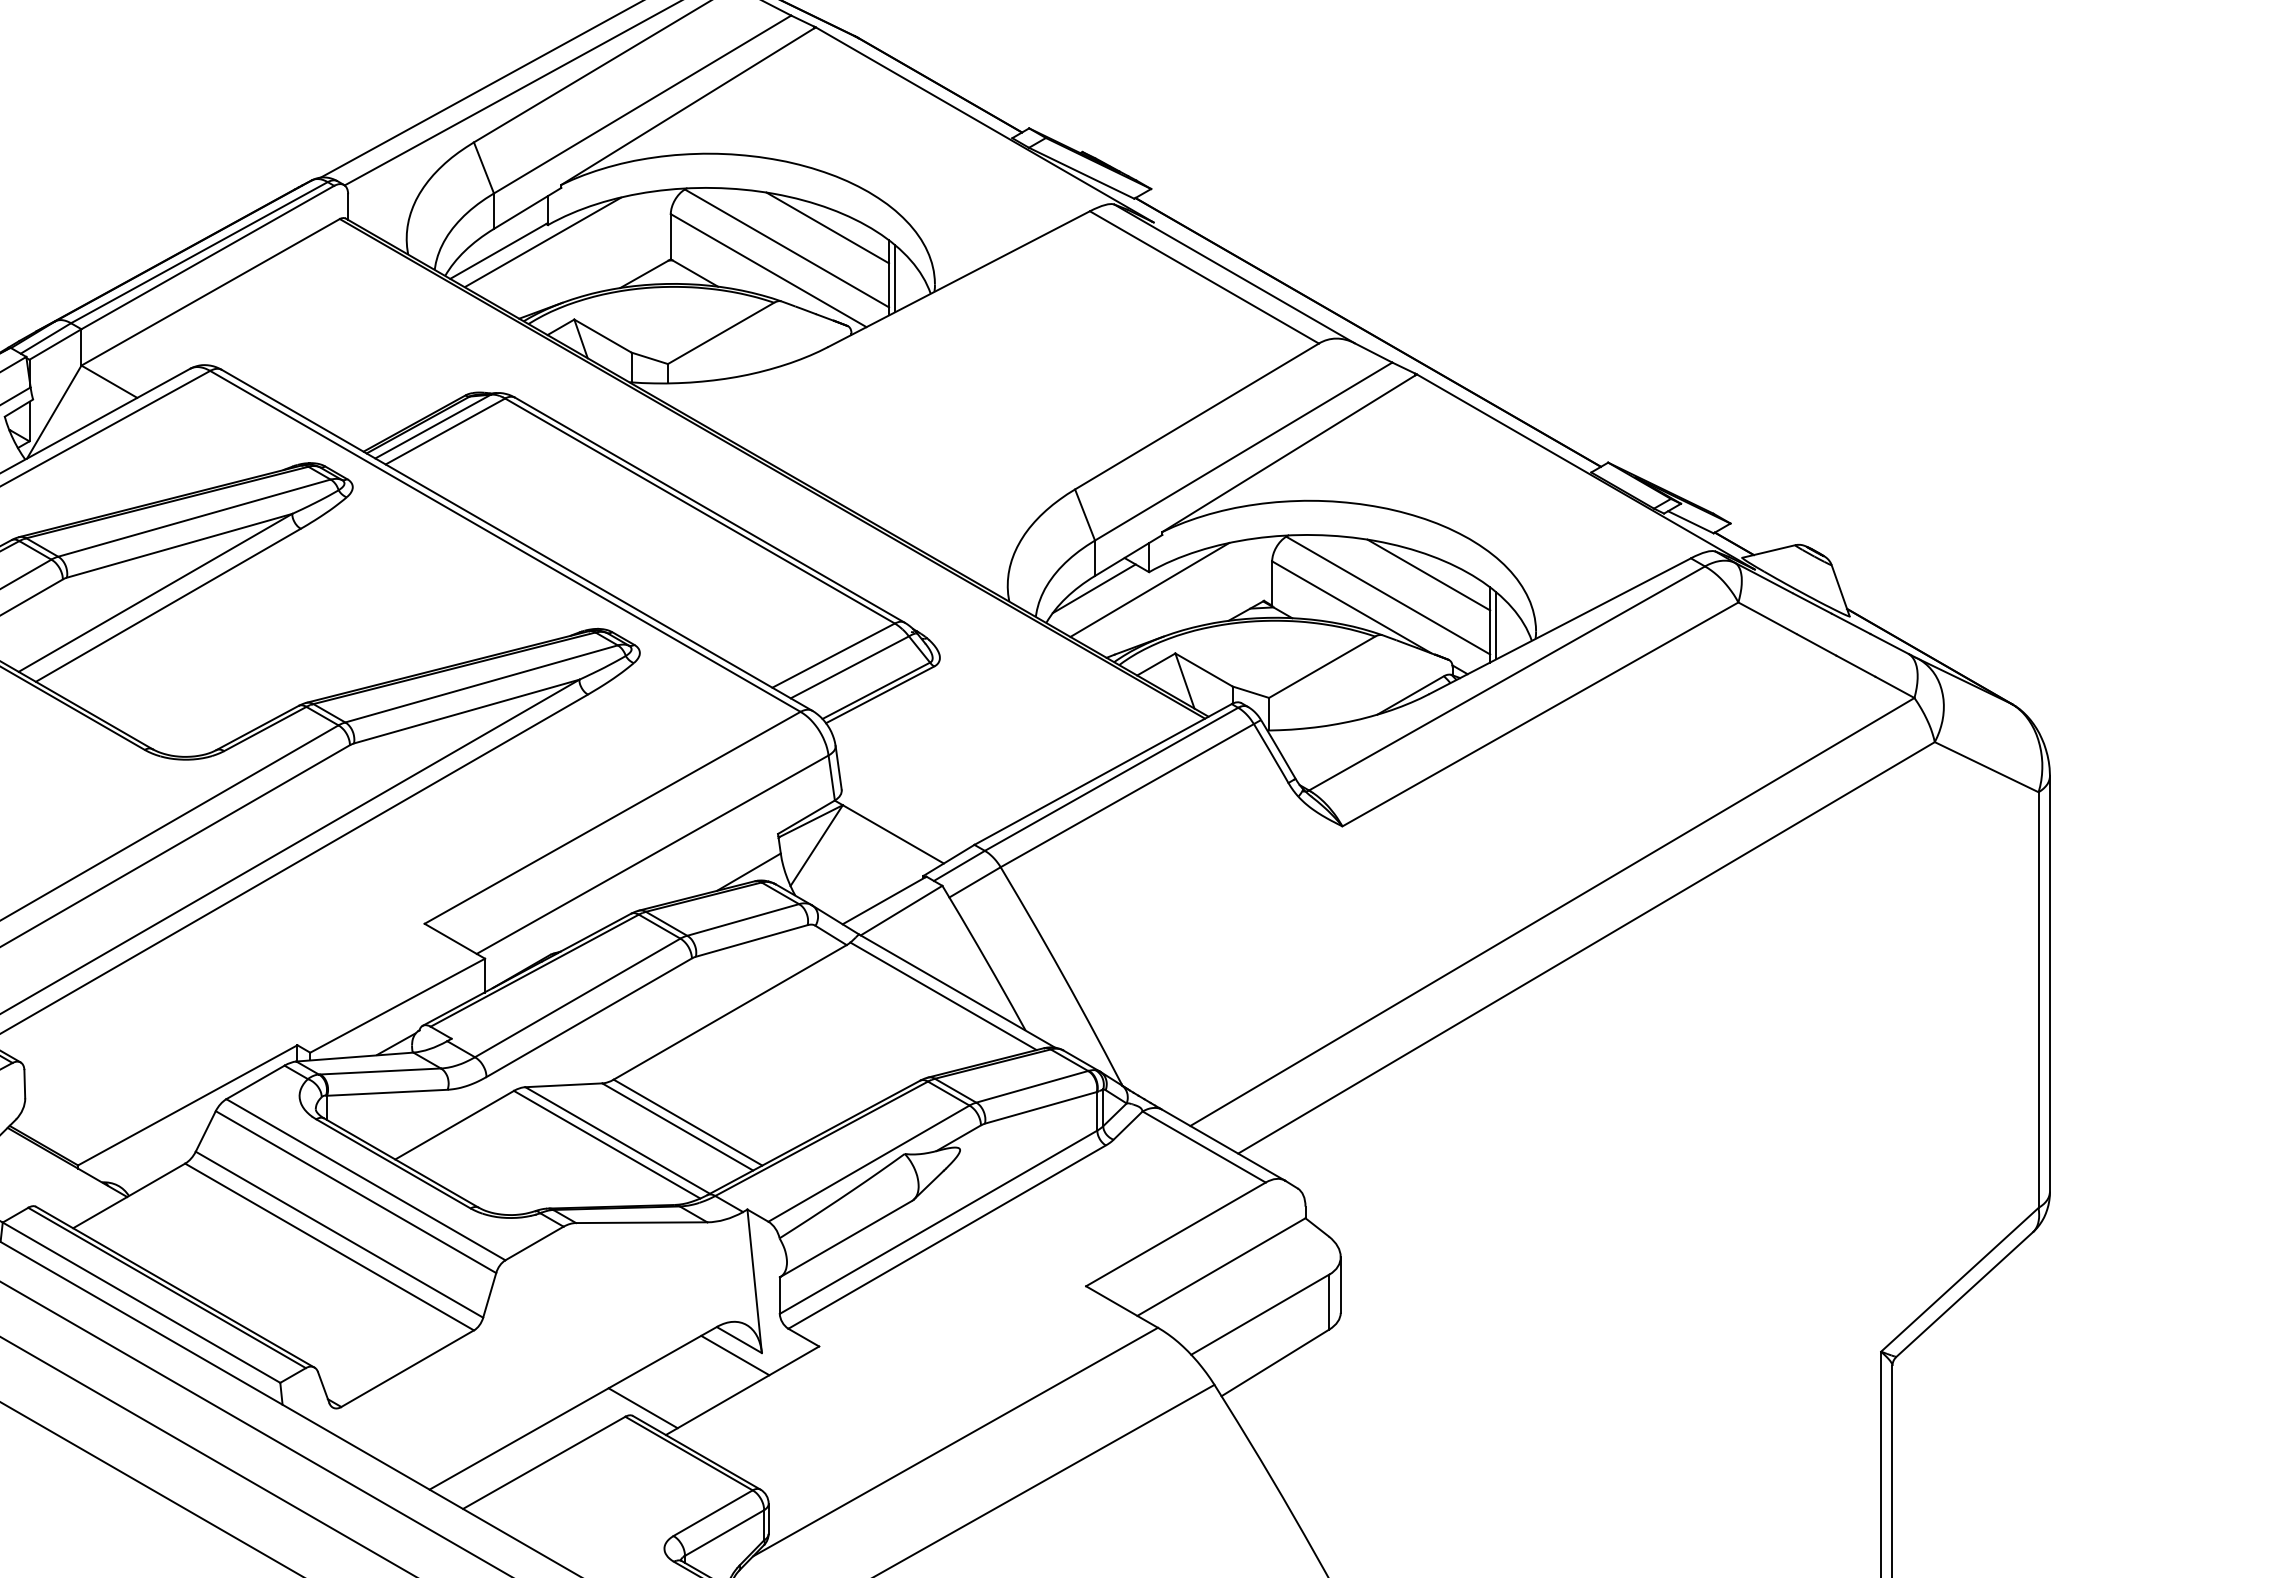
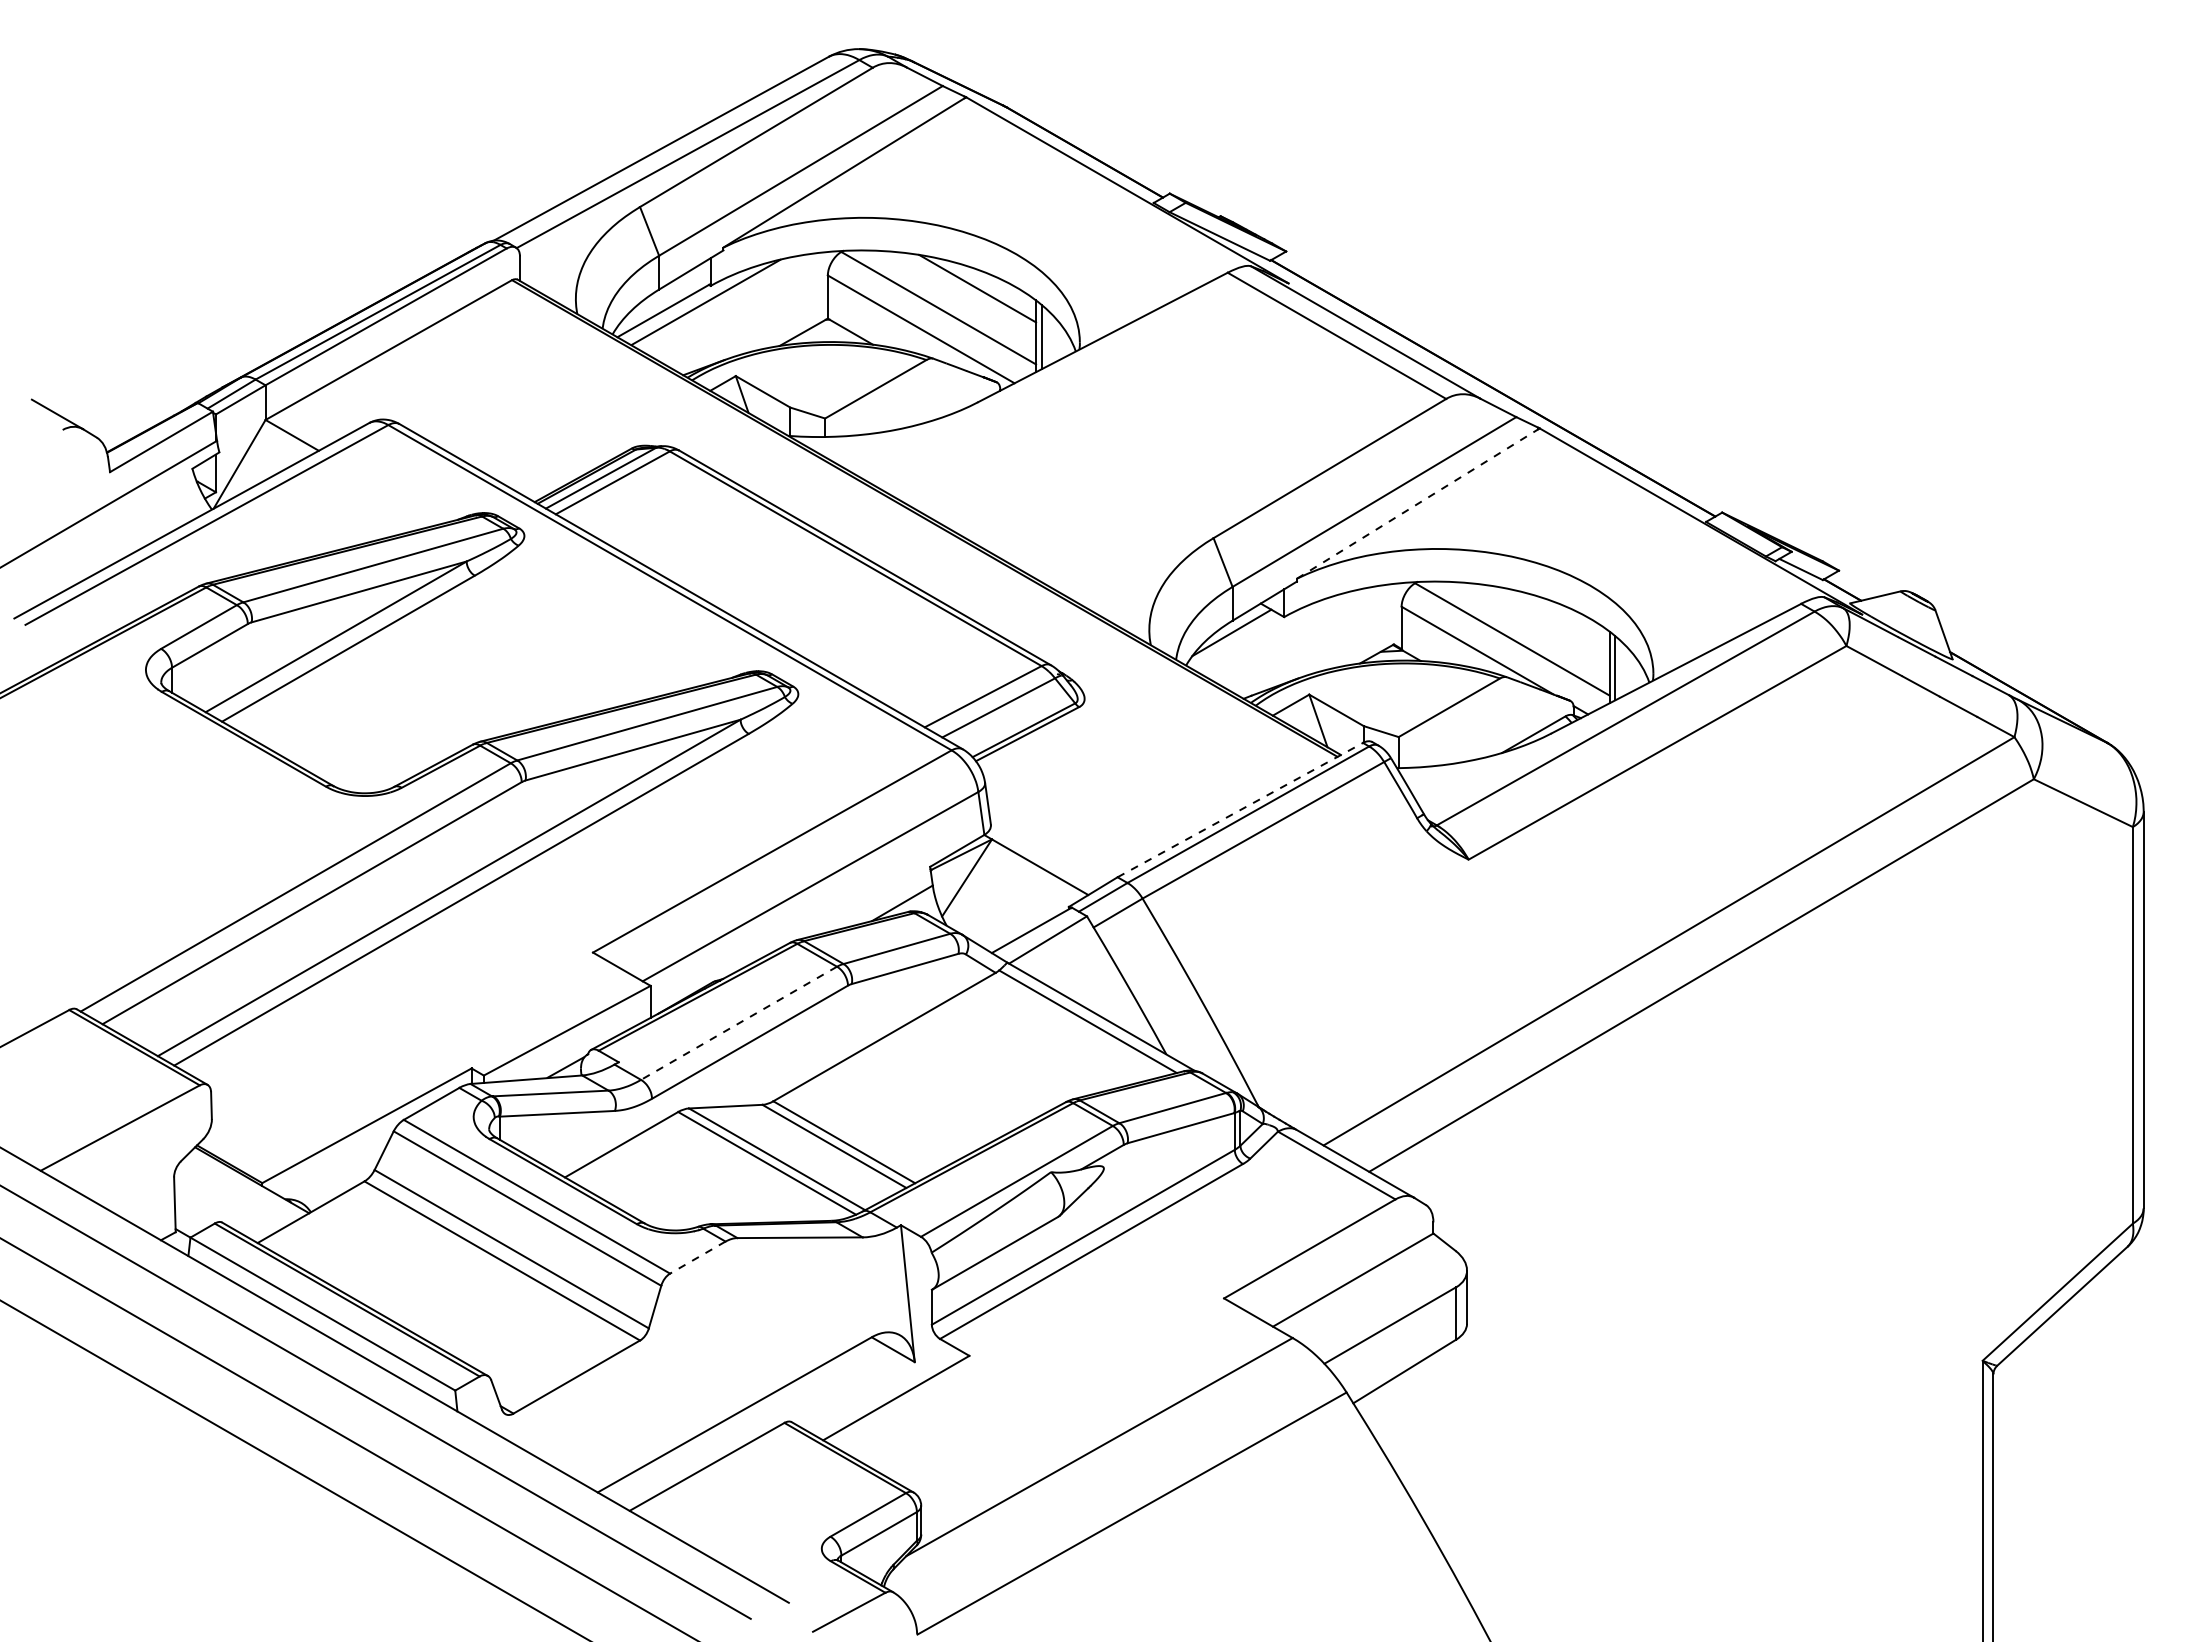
line: (1288, 454) -> (1417, 504), solid -> dashed
line: (1428, 574) -> (1550, 619), removed
line: (1149, 589) -> (1284, 633), removed
line: (1103, 774) -> (1240, 810), solid -> dashed
line: (577, 998) -> (738, 1023), solid -> dashed
line: (534, 1243) -> (697, 1257), solid -> dashed
line: (734, 1355) -> (888, 1364), removed
line: (643, 1407) -> (801, 1414), removed

